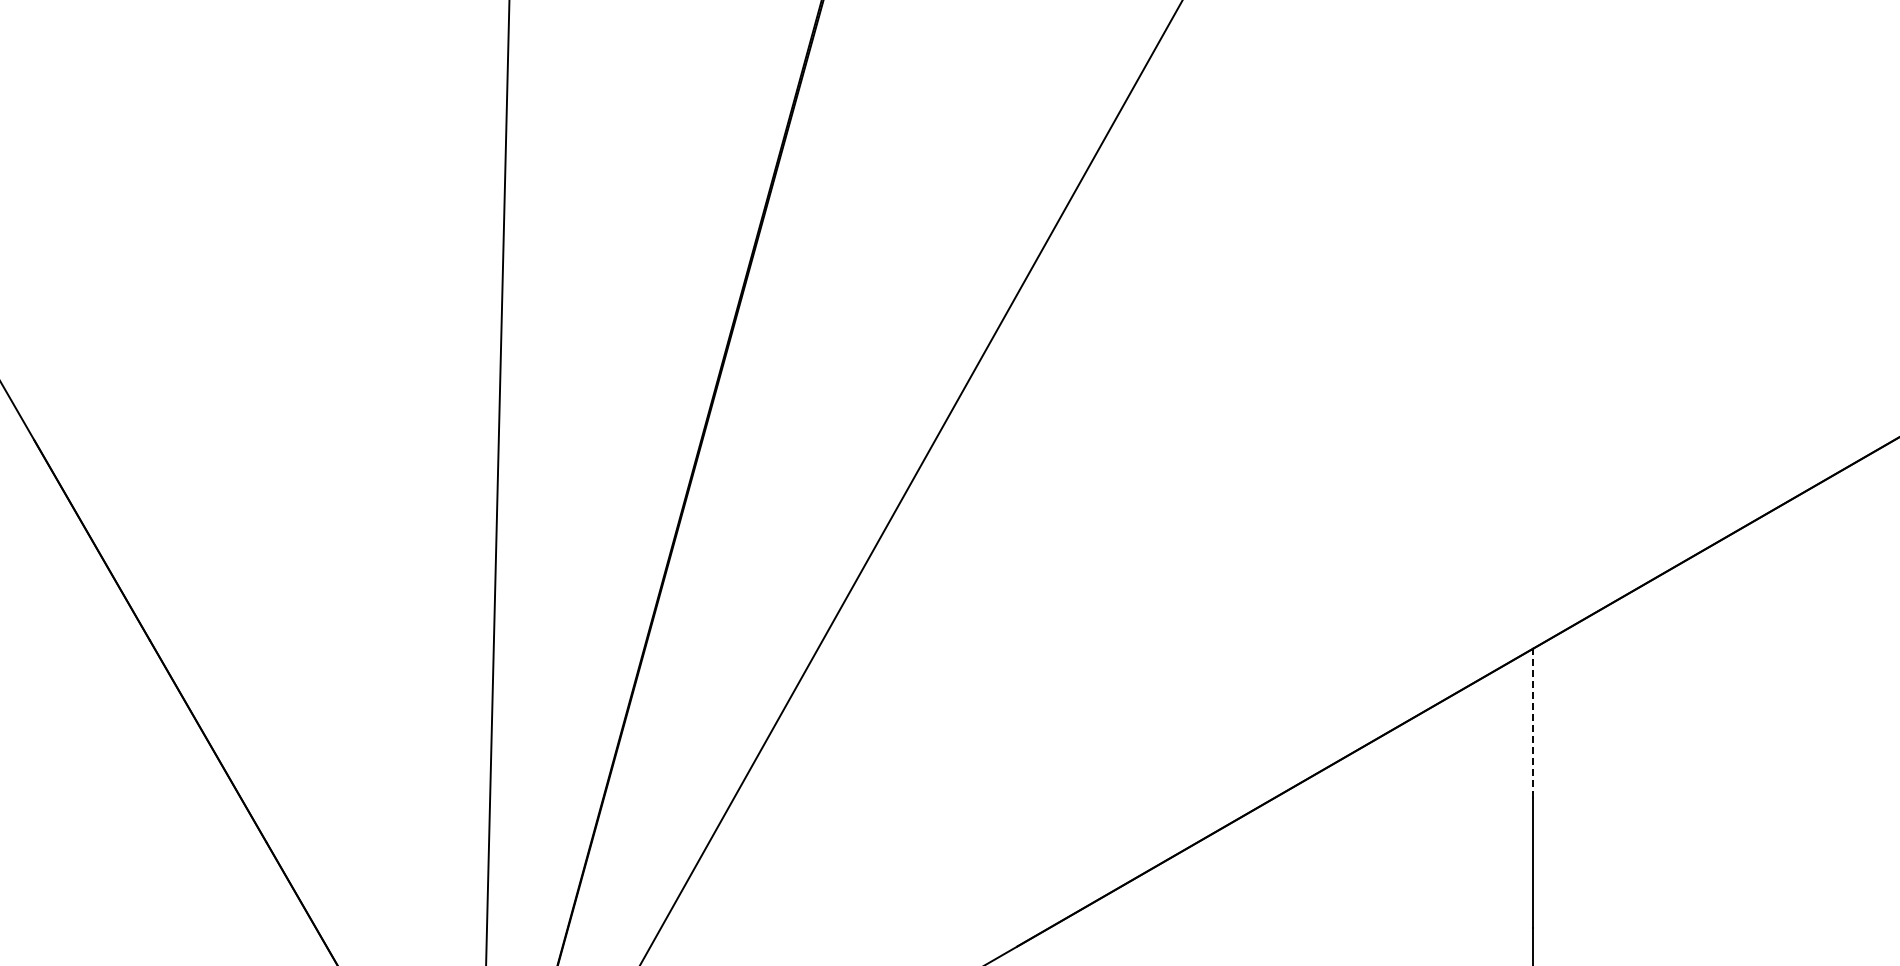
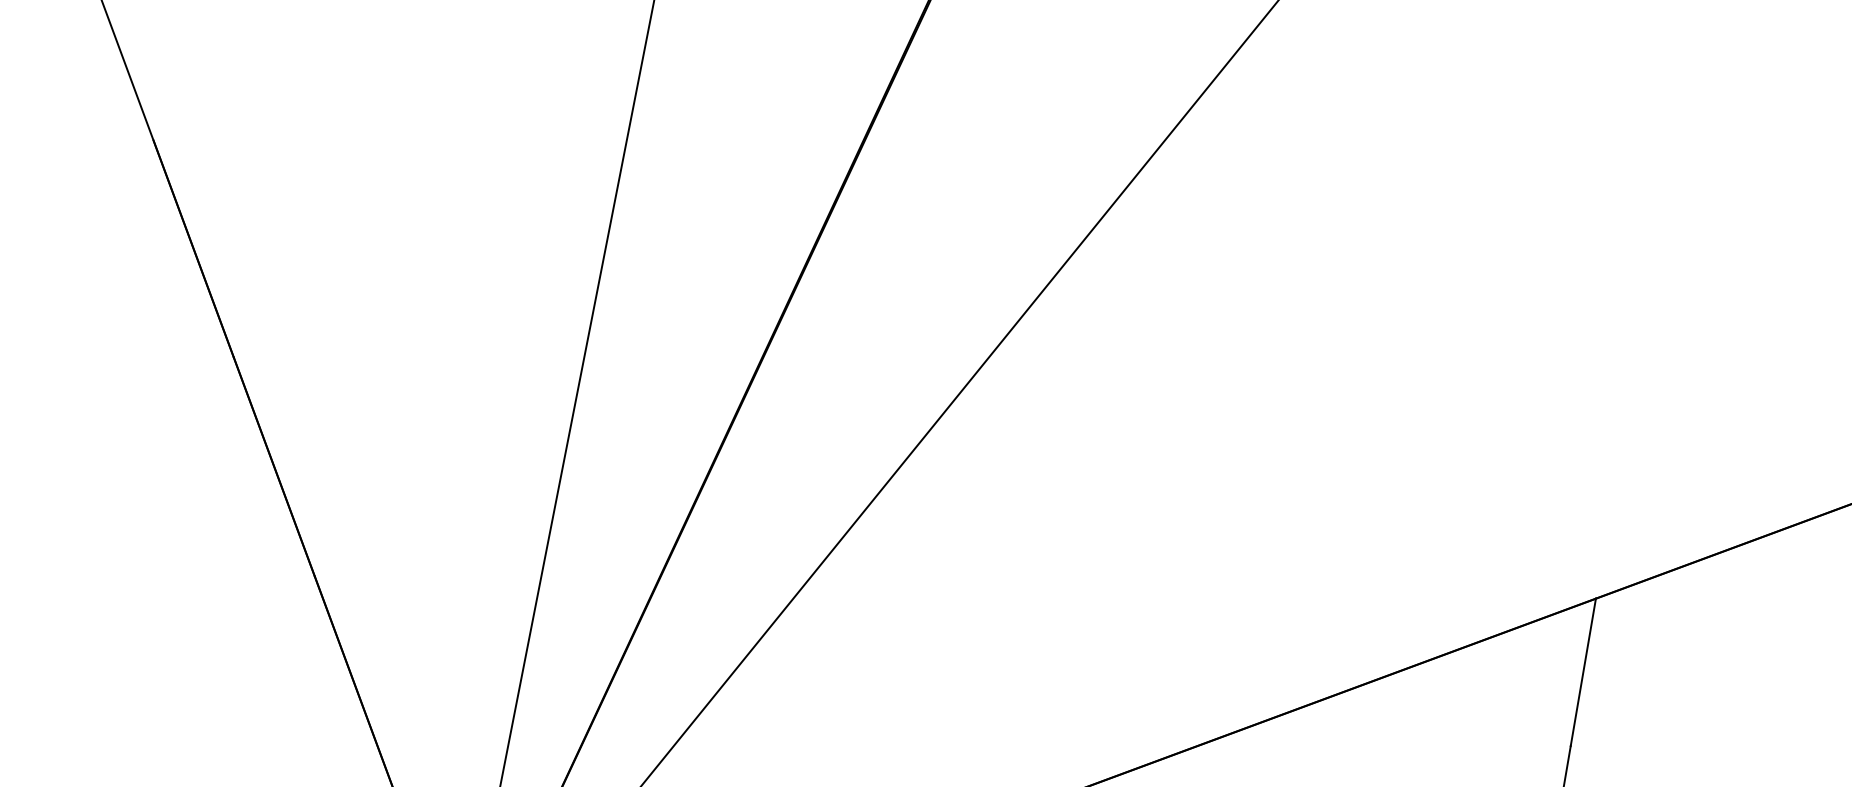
line: (1533, 723) -> (1583, 672), dashed -> solid

